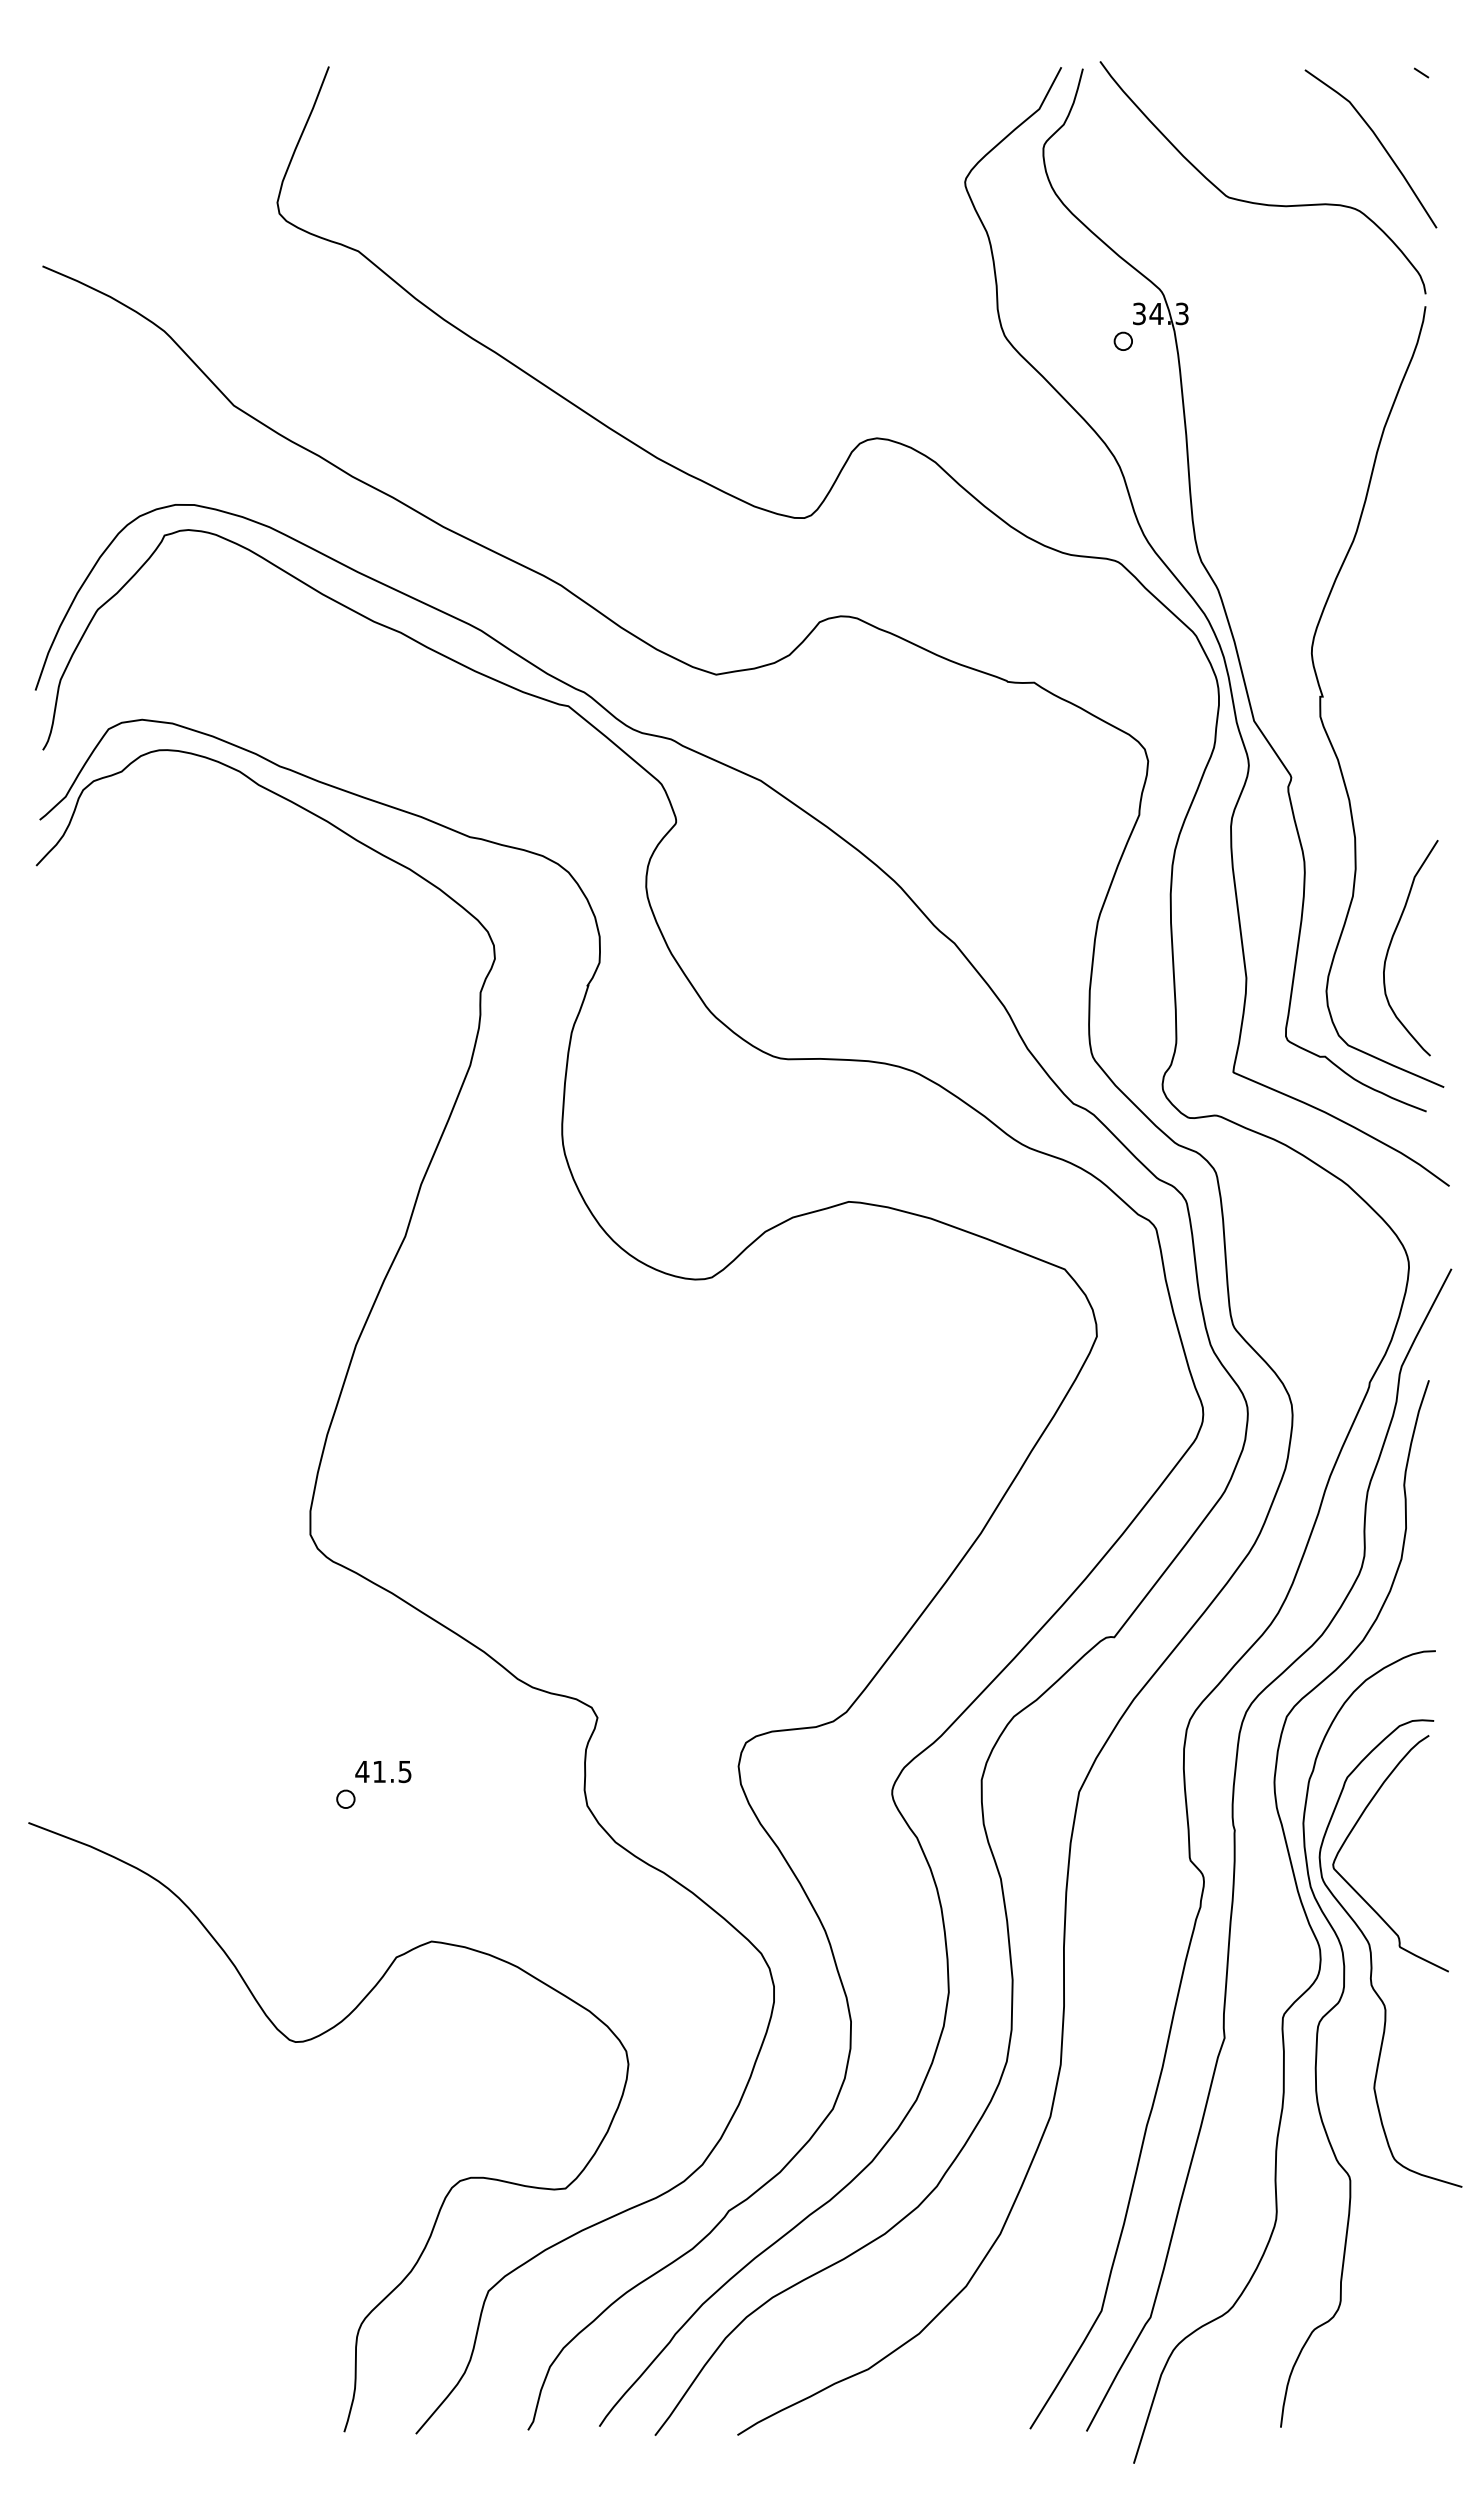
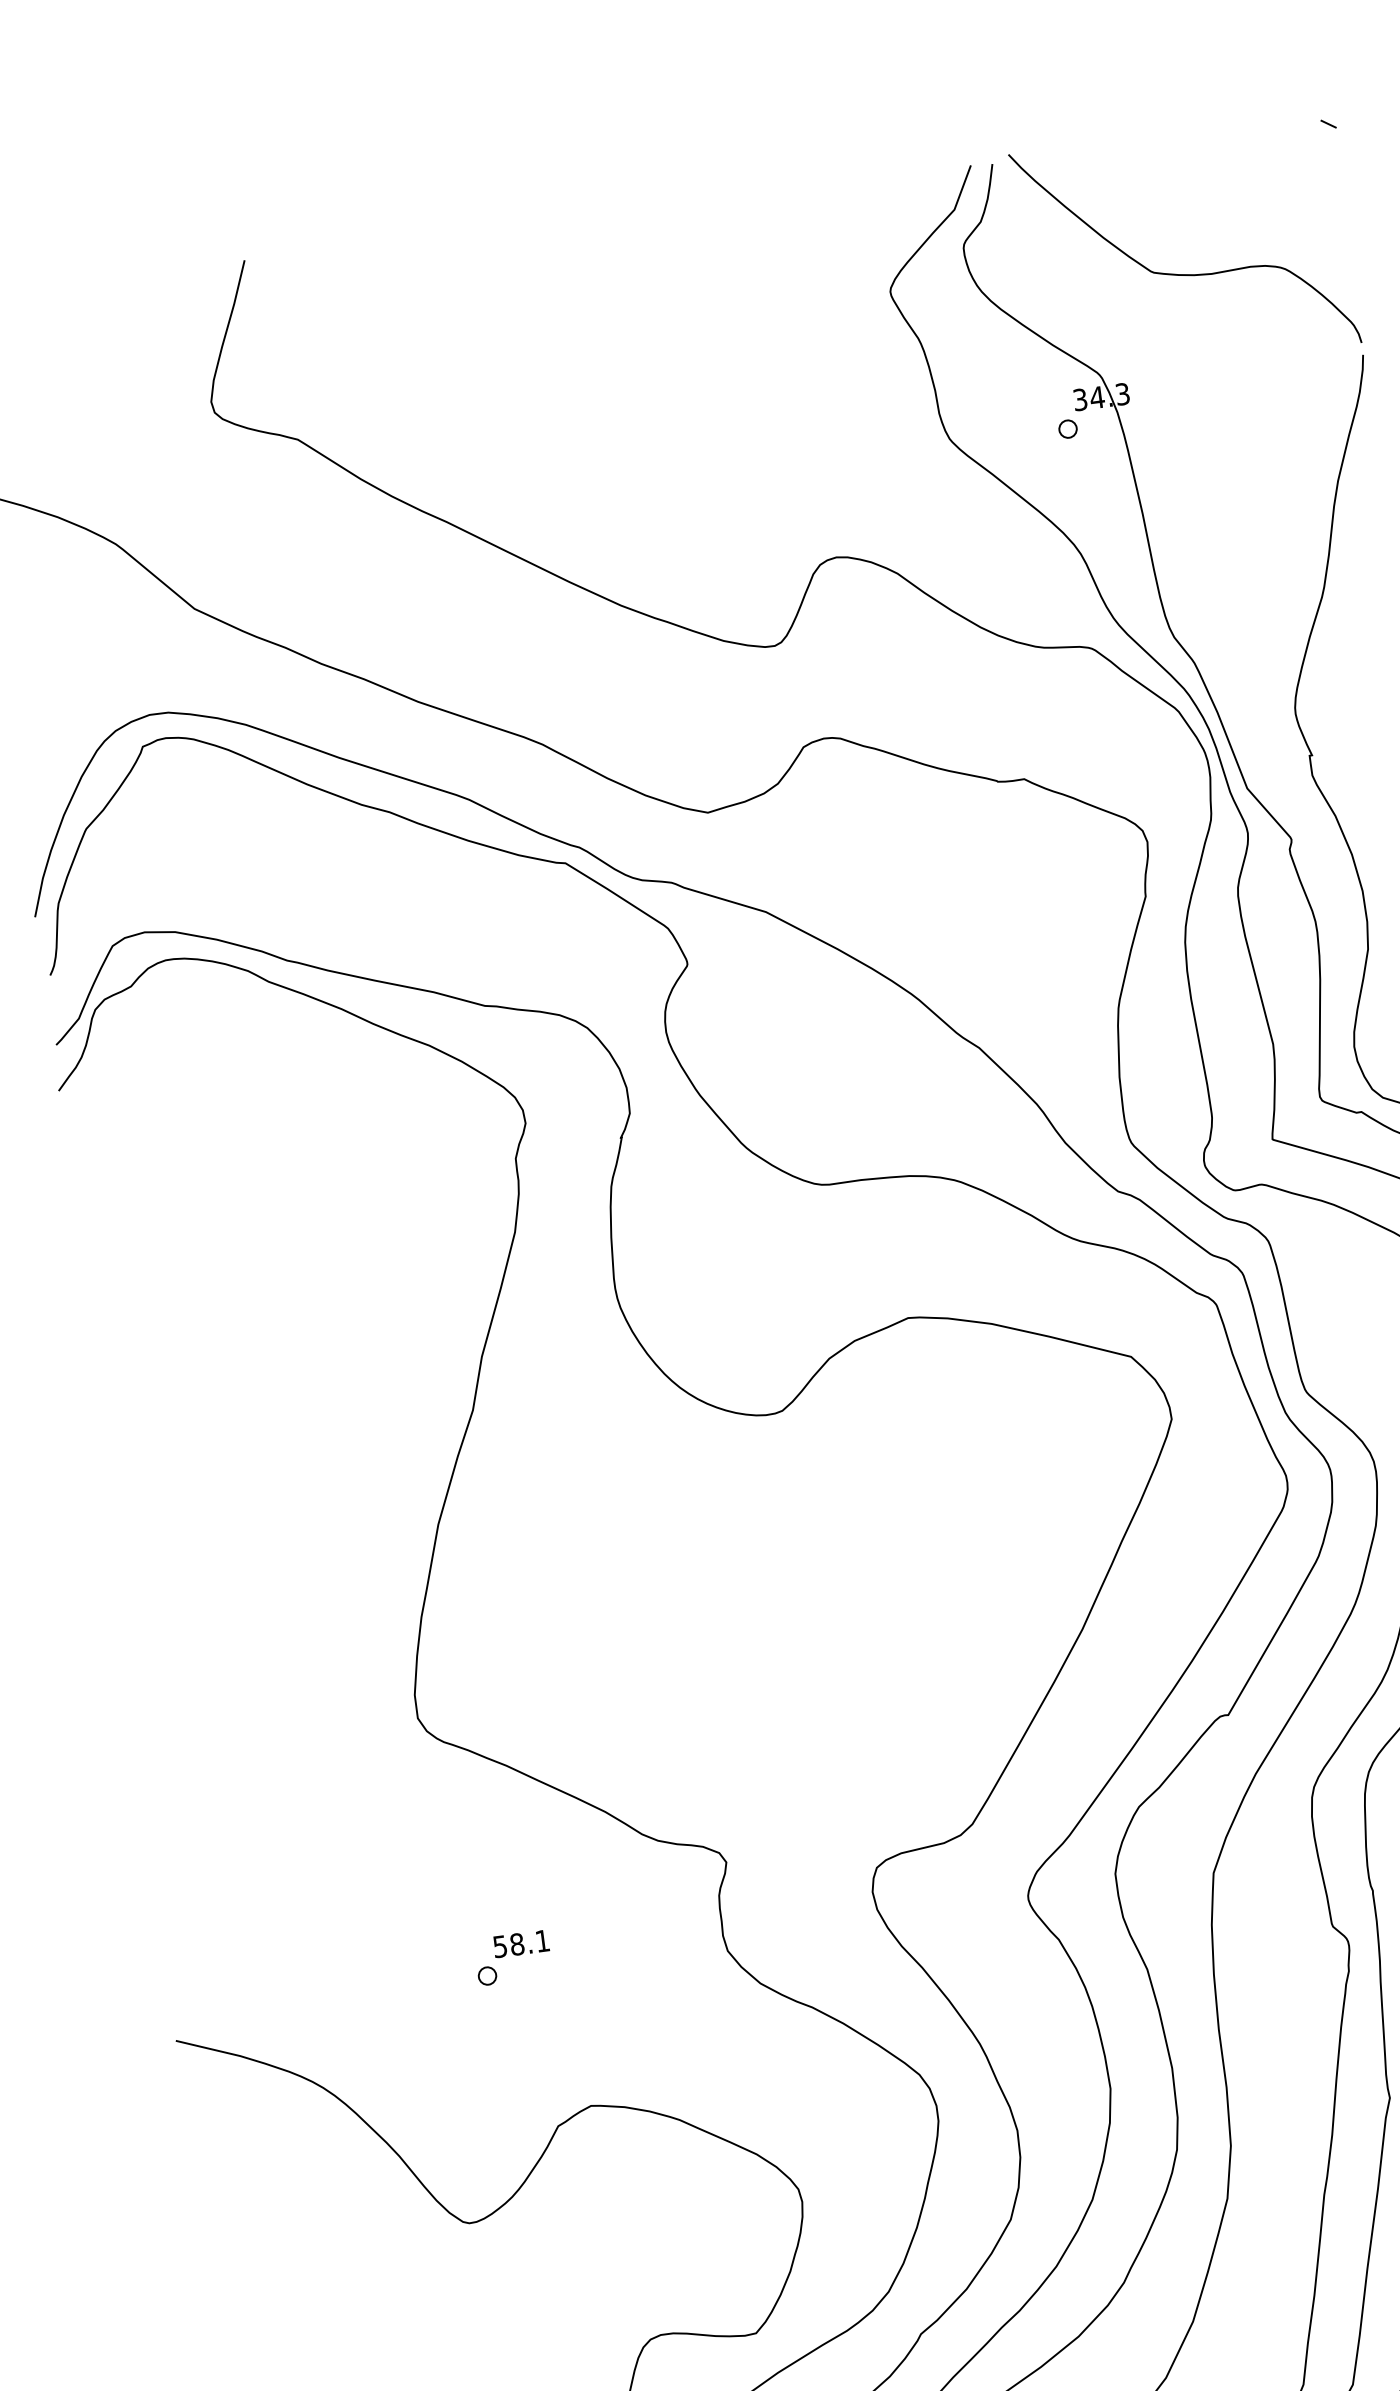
curve: (1378, 141) -> (1294, 197), removed
text: (383, 1771) -> (521, 1943), 41.5 -> 58.1

